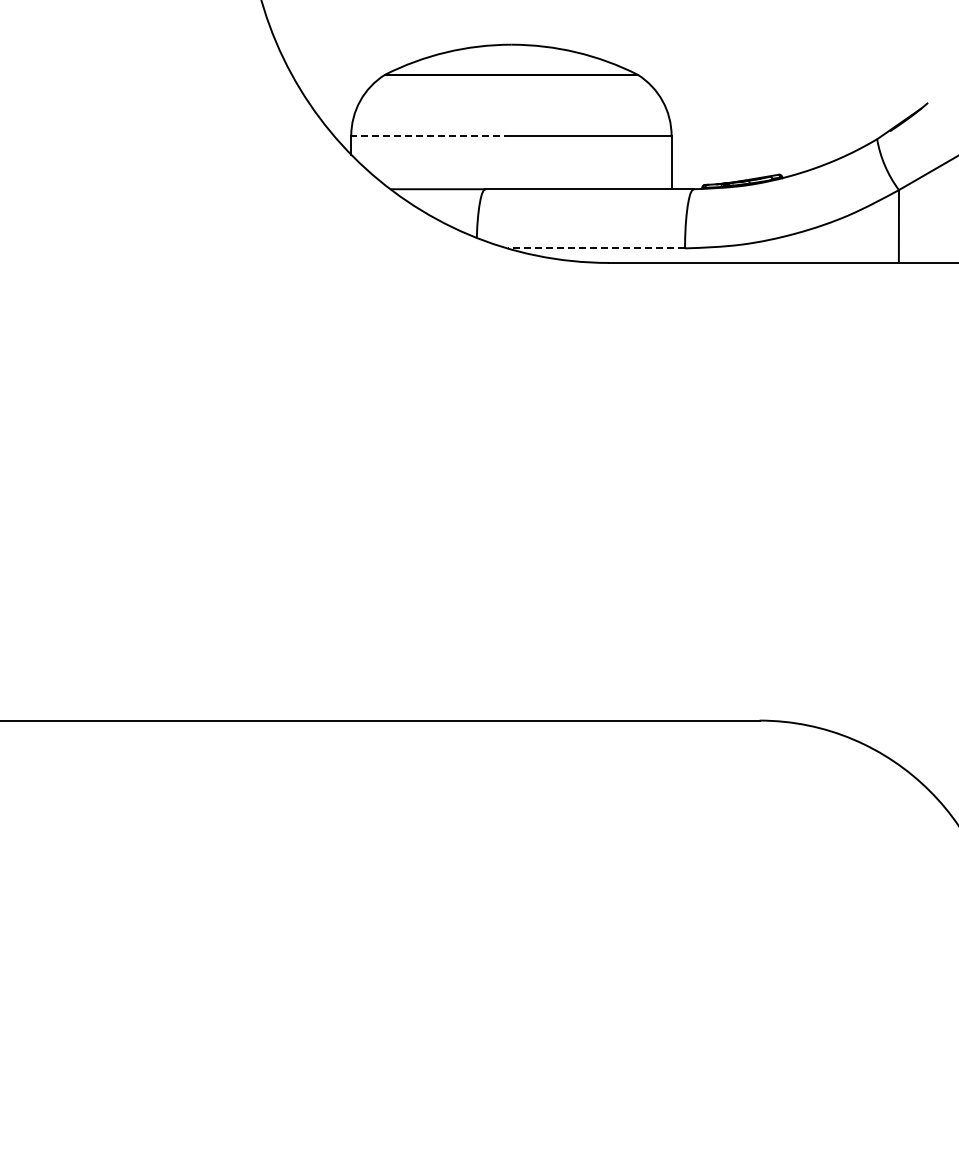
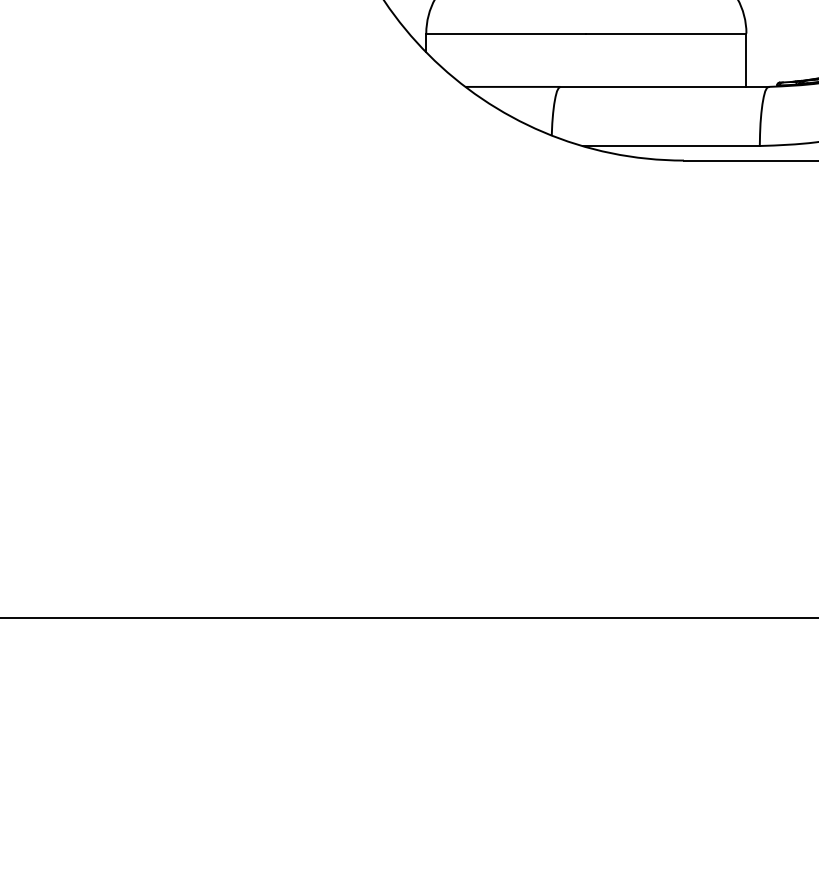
line: (430, 135) -> (505, 33), dashed -> solid
line: (596, 248) -> (671, 146), dashed -> solid

